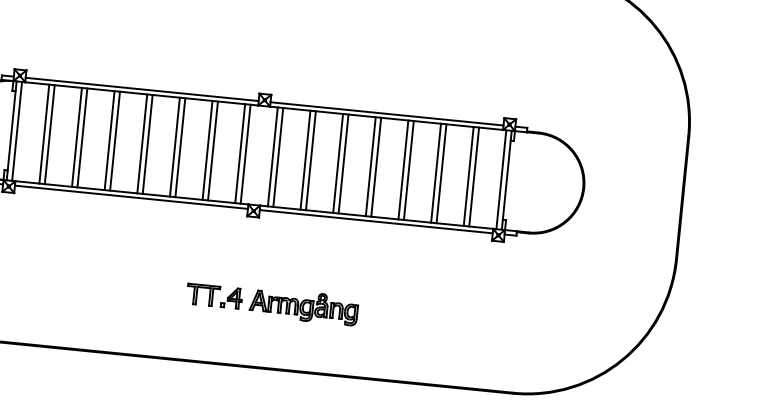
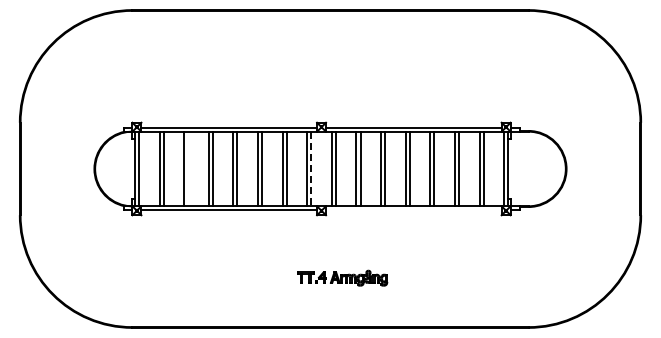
line: (82, 137) -> (188, 168), removed
line: (245, 154) -> (311, 169), solid -> dashed
line: (375, 221) -> (413, 209), removed
part: (272, 302) -> (342, 277), size x0.7

